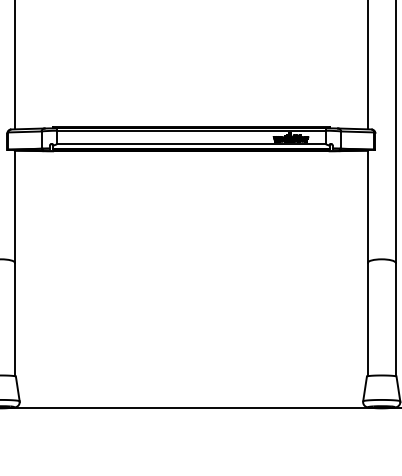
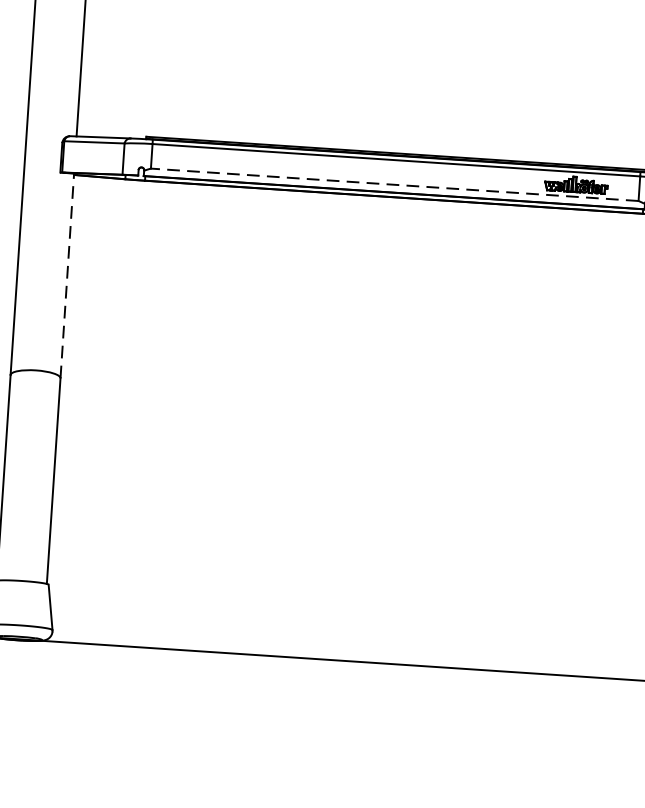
line: (190, 144) -> (393, 185), solid -> dashed
line: (14, 205) -> (66, 274), solid -> dashed

